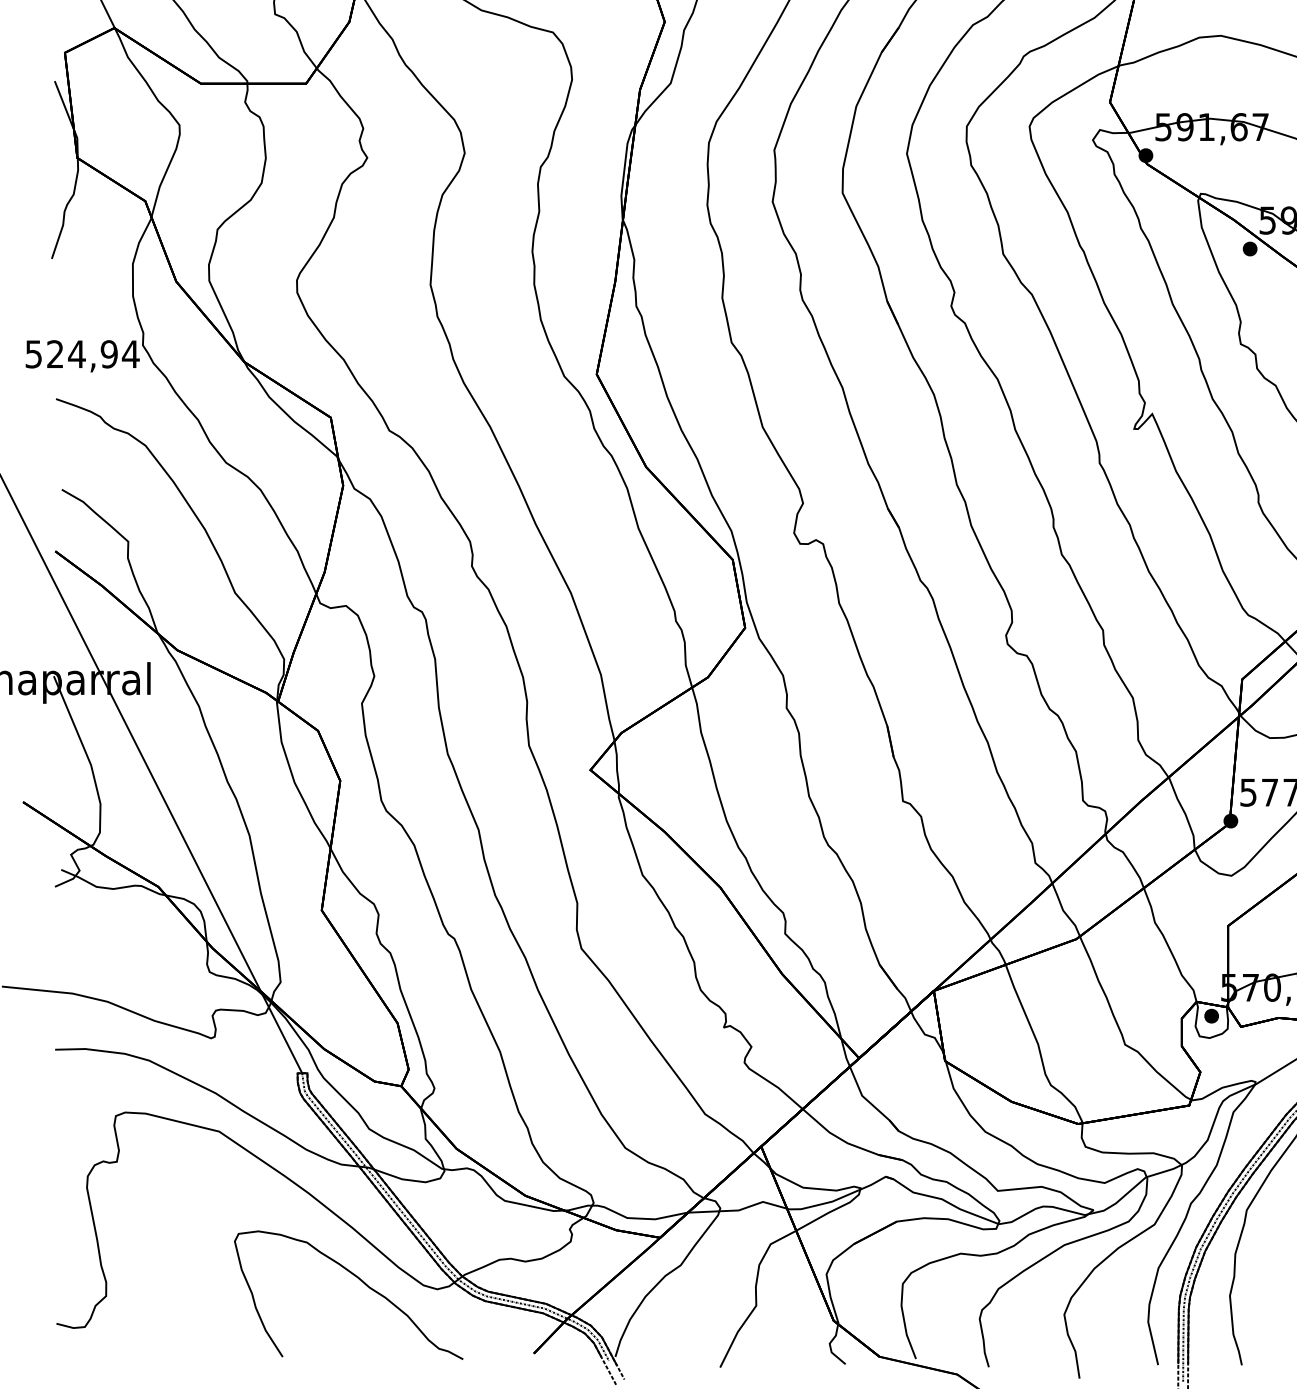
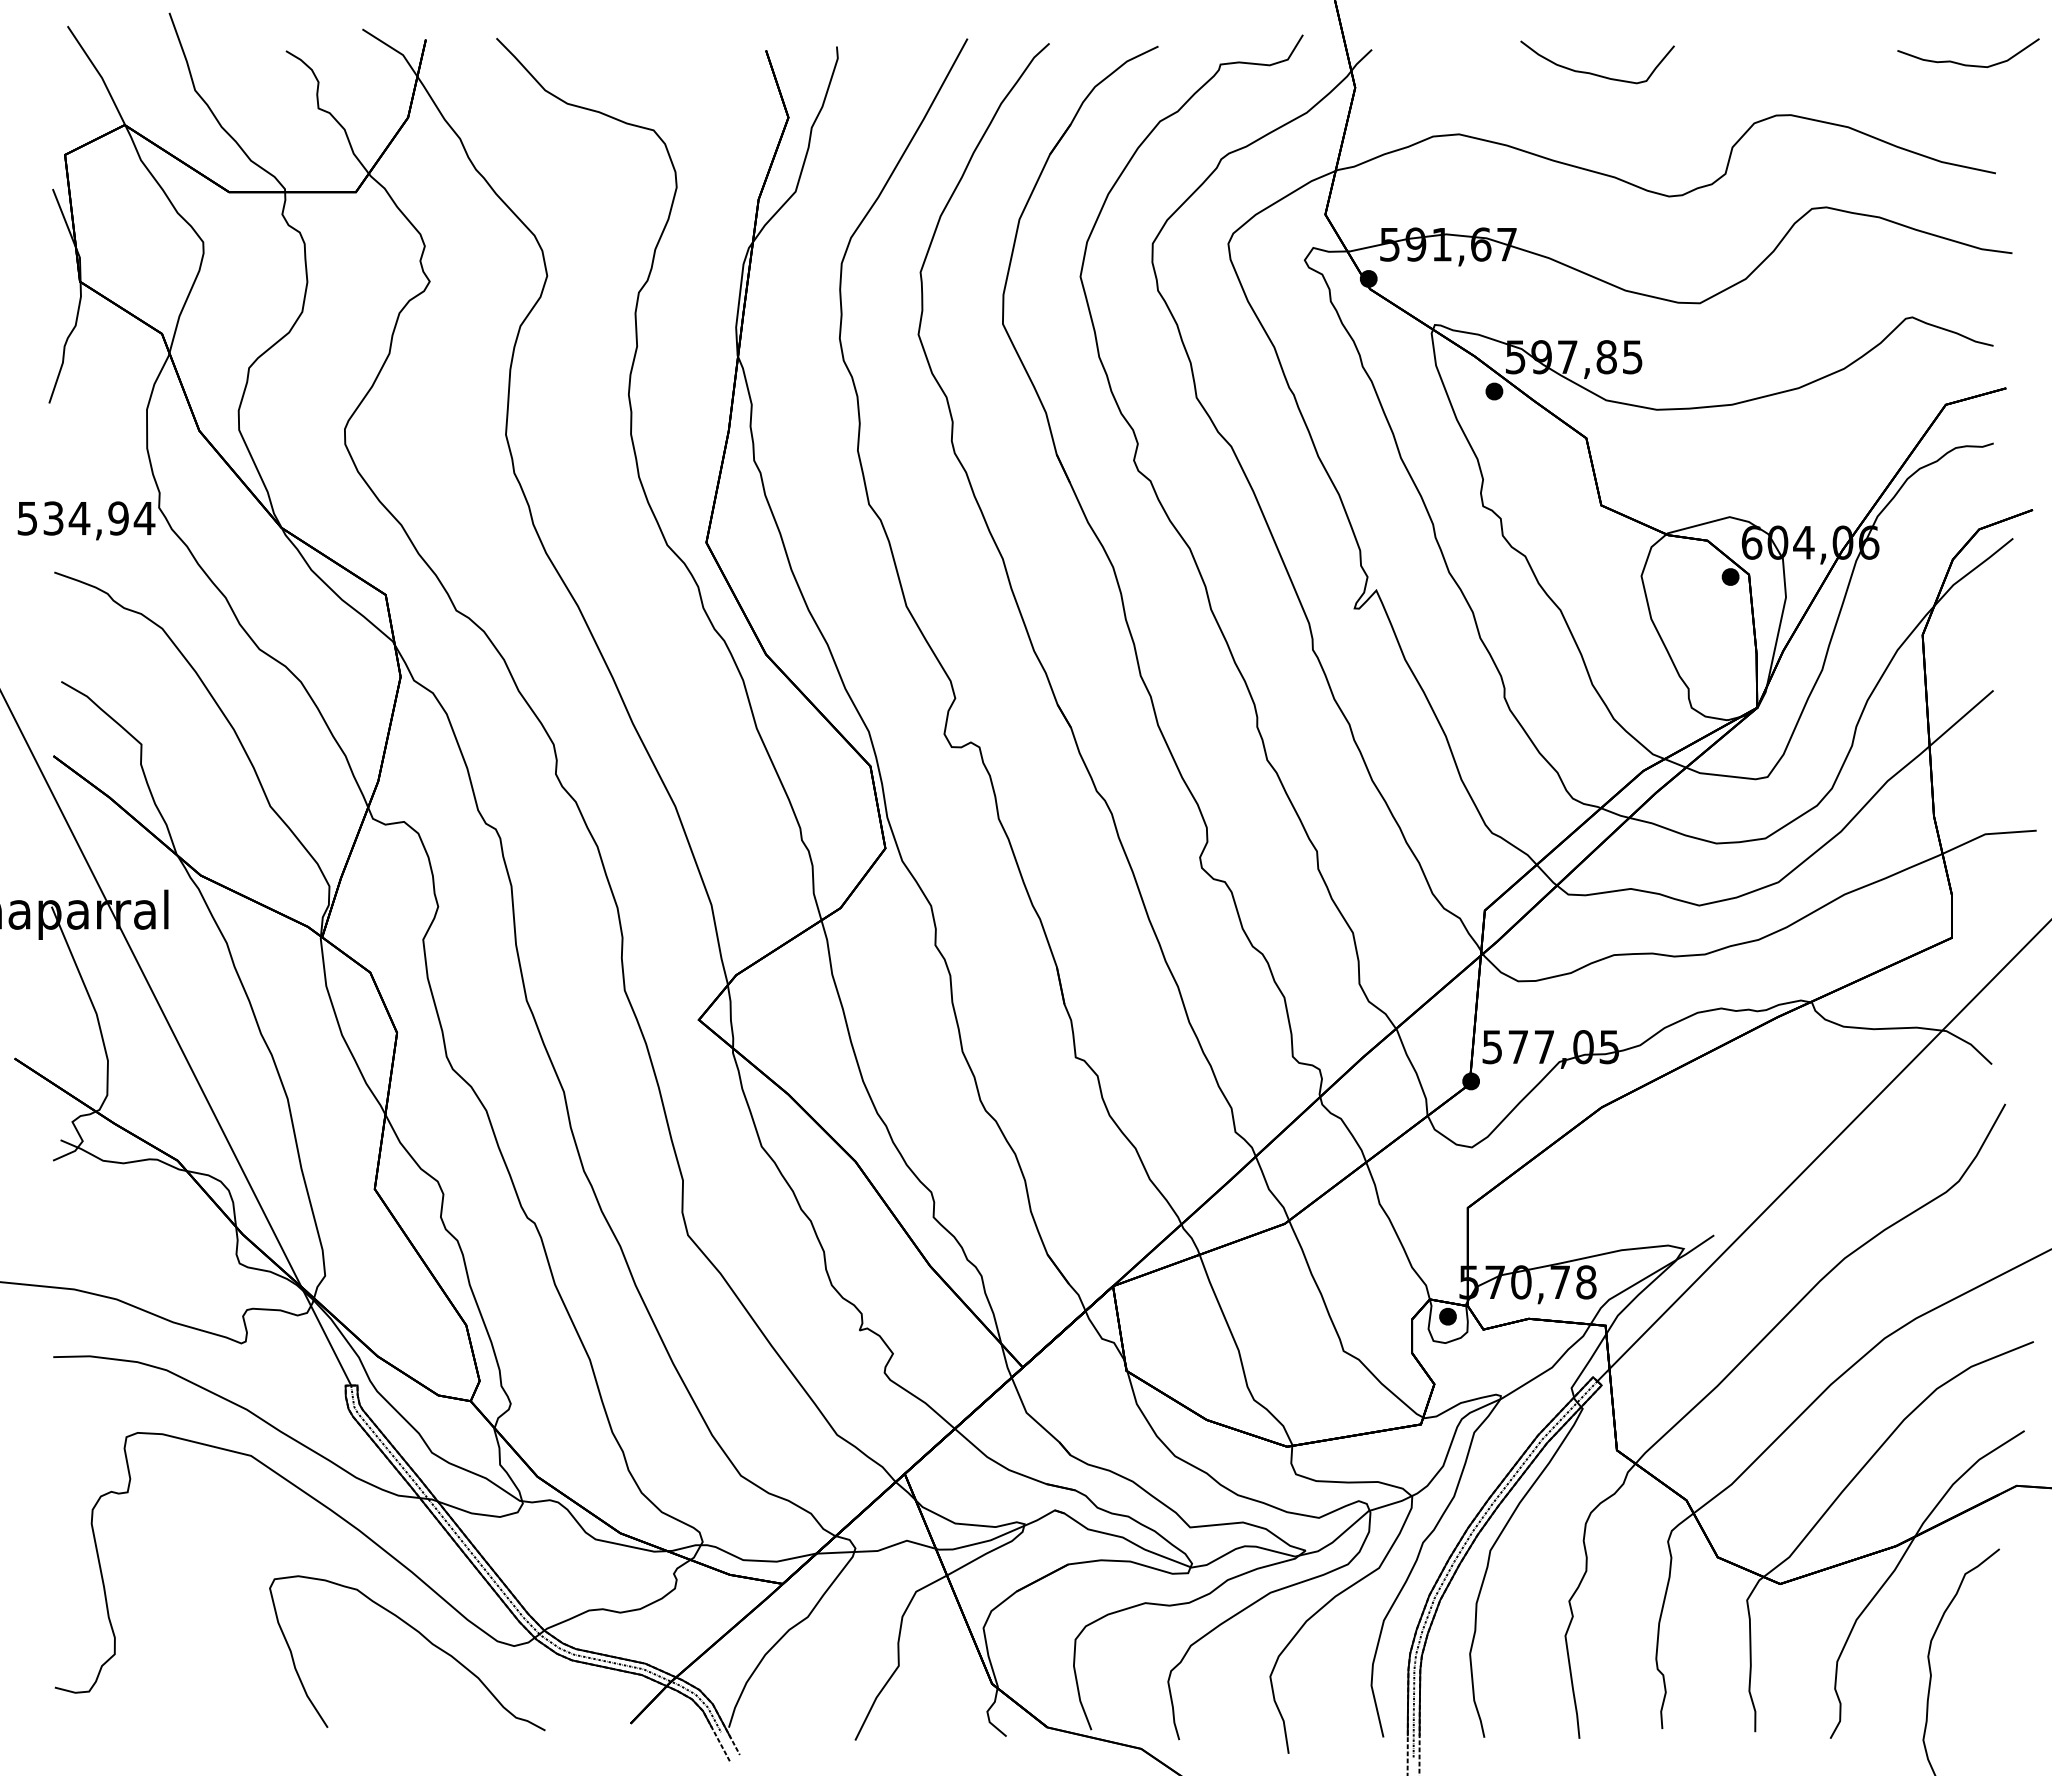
text: (55, 354) -> (53, 518), 524,94 -> 534,94

